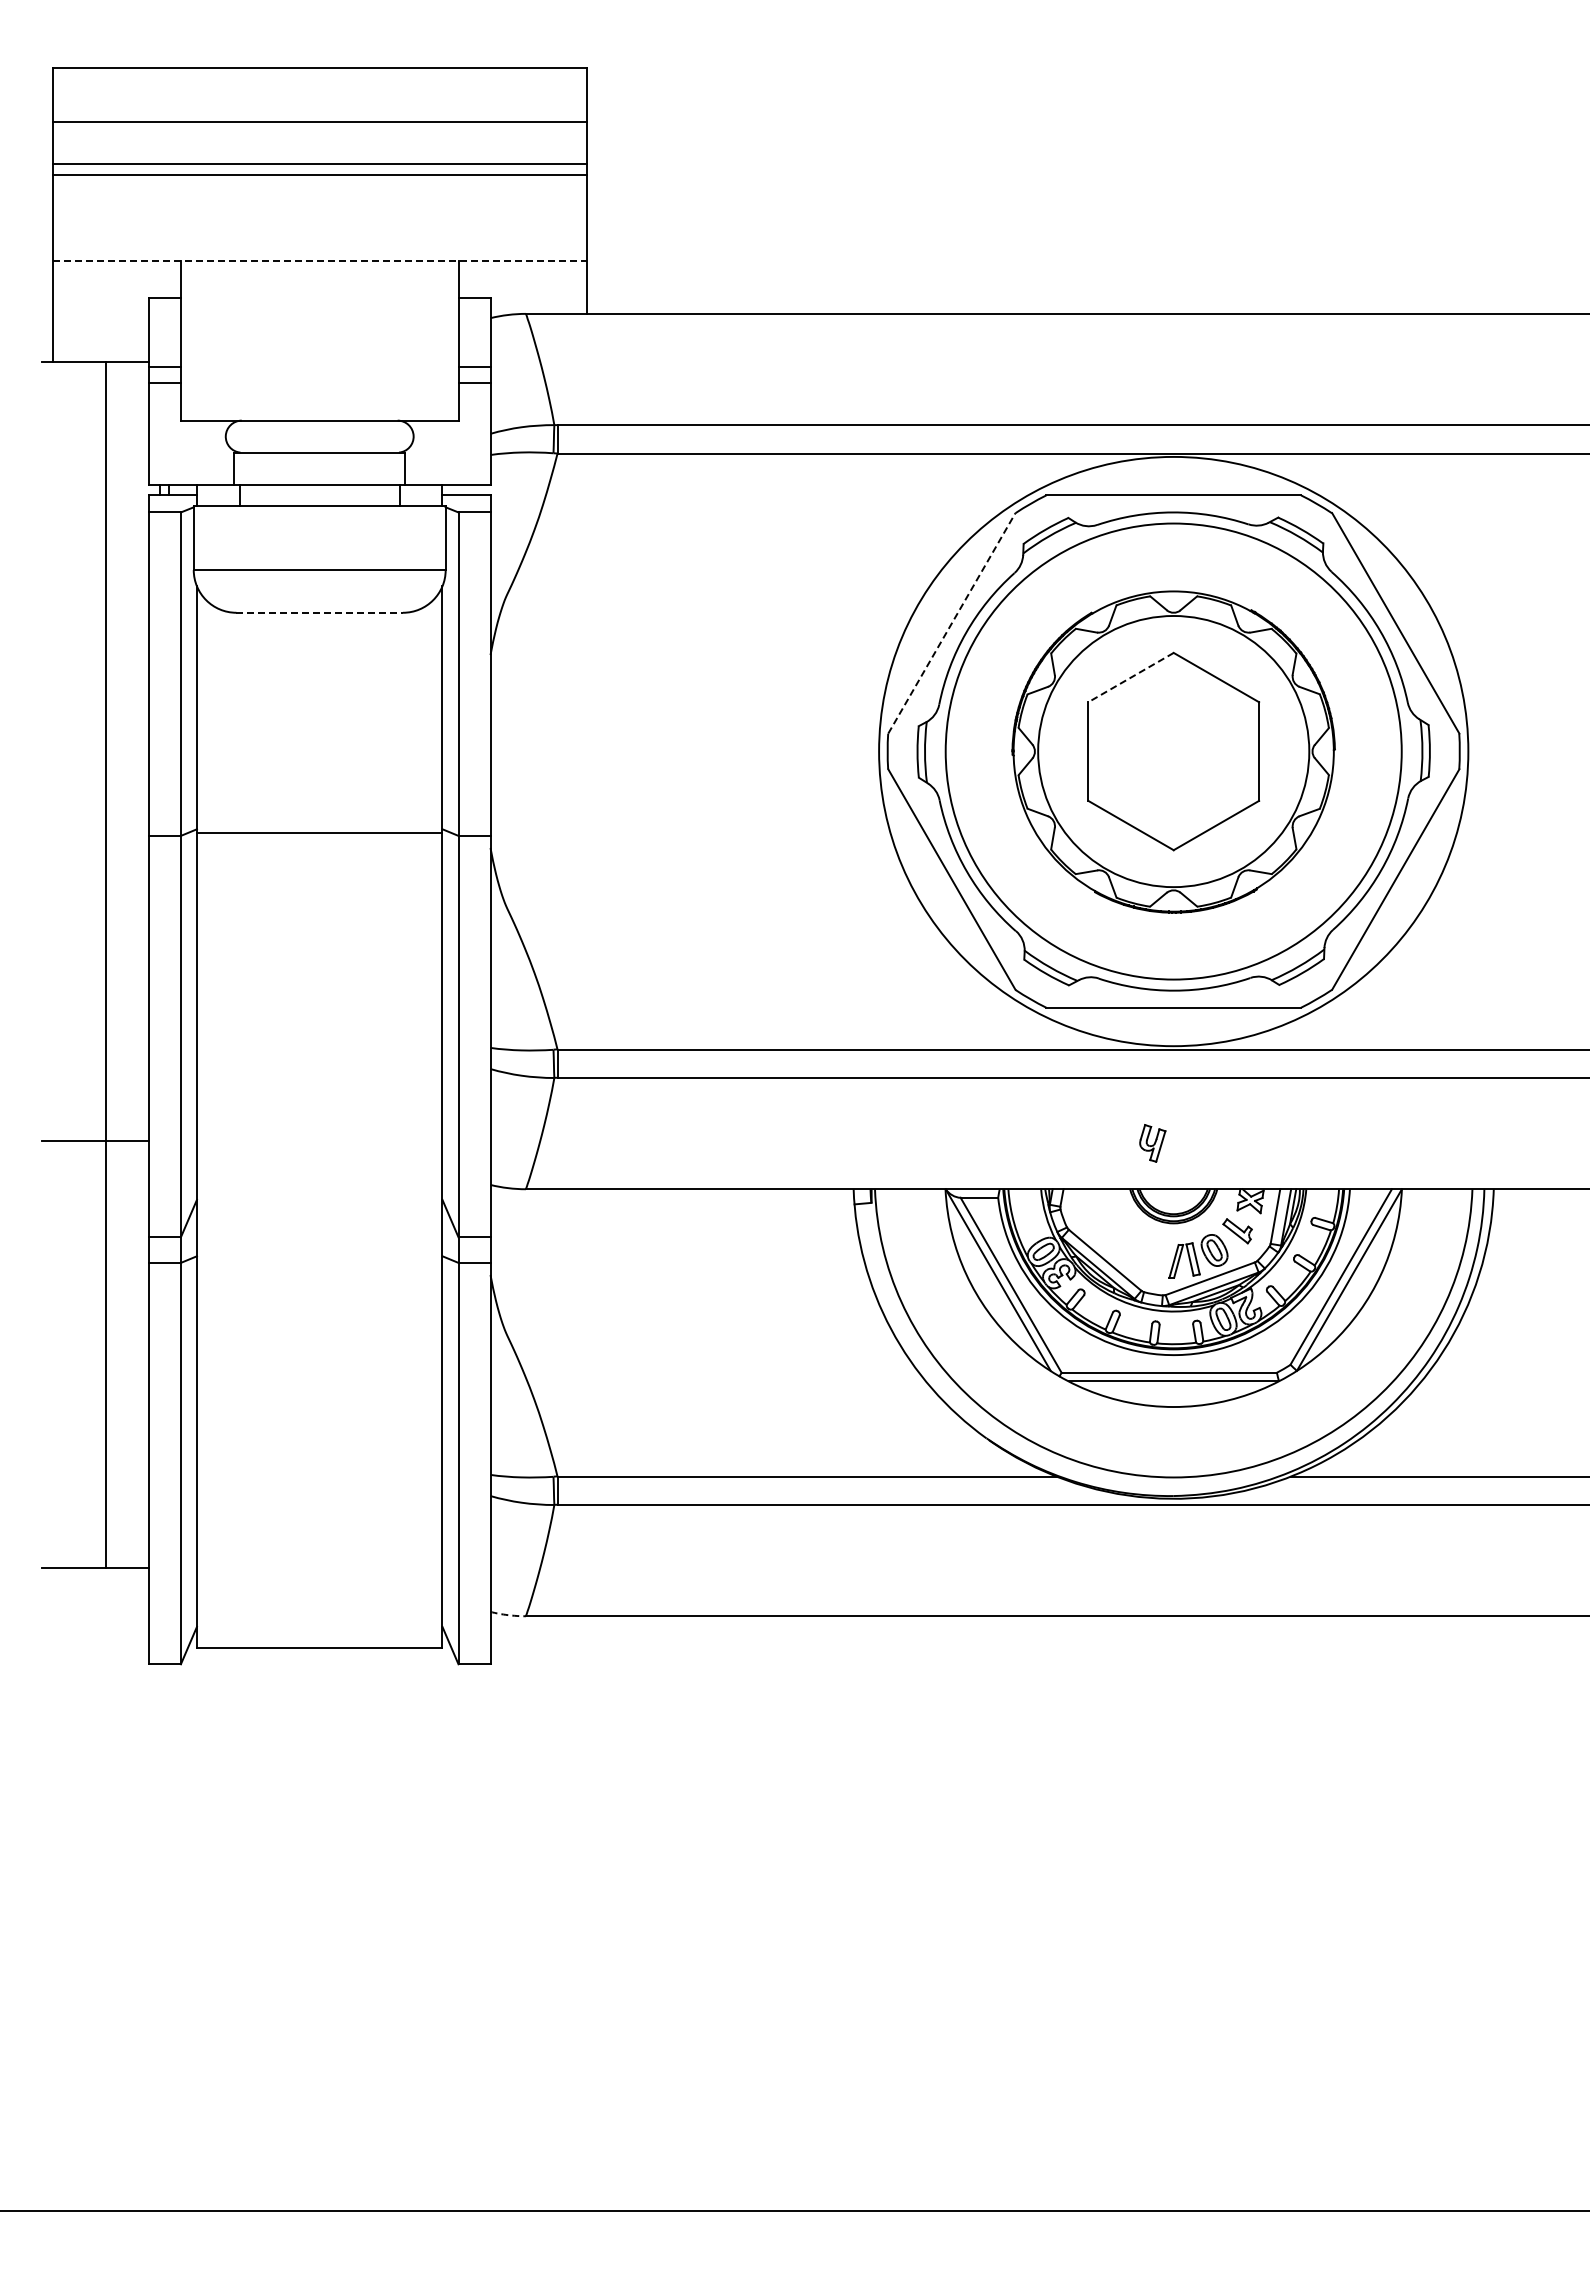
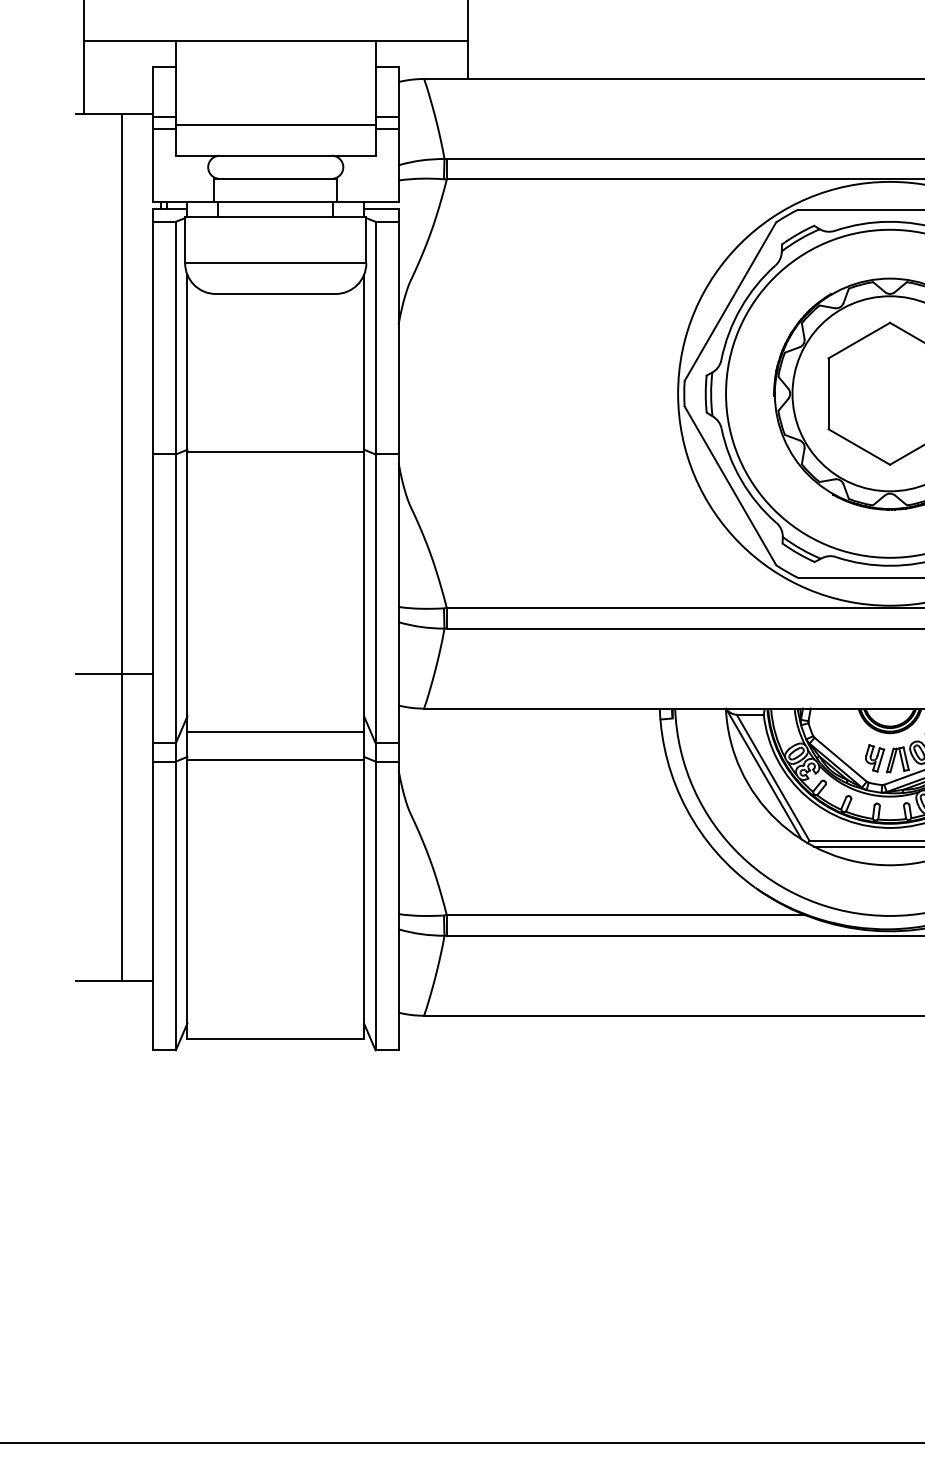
line: (319, 260) -> (275, 40), dashed -> solid
line: (319, 377) -> (275, 124), added
line: (320, 612) -> (276, 293), dashed -> solid
line: (952, 622) -> (730, 300), dashed -> solid
line: (1130, 677) -> (858, 340), dashed -> solid
part: (1152, 1143) -> (874, 758), moved
line: (319, 1221) -> (275, 731), added
line: (319, 1260) -> (275, 759), added
arc: (508, 1615) -> (411, 1015), dashed -> solid

